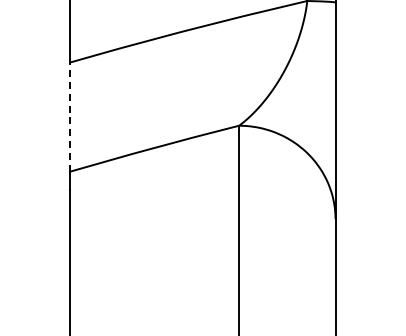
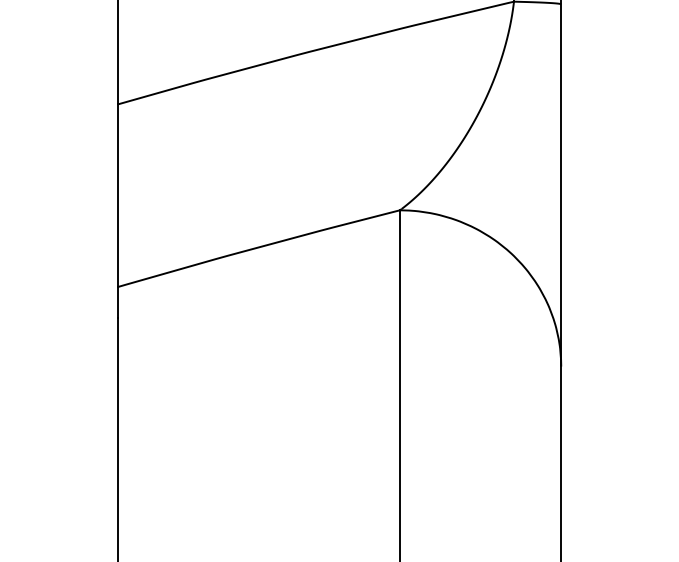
line: (70, 117) -> (117, 196), dashed -> solid

